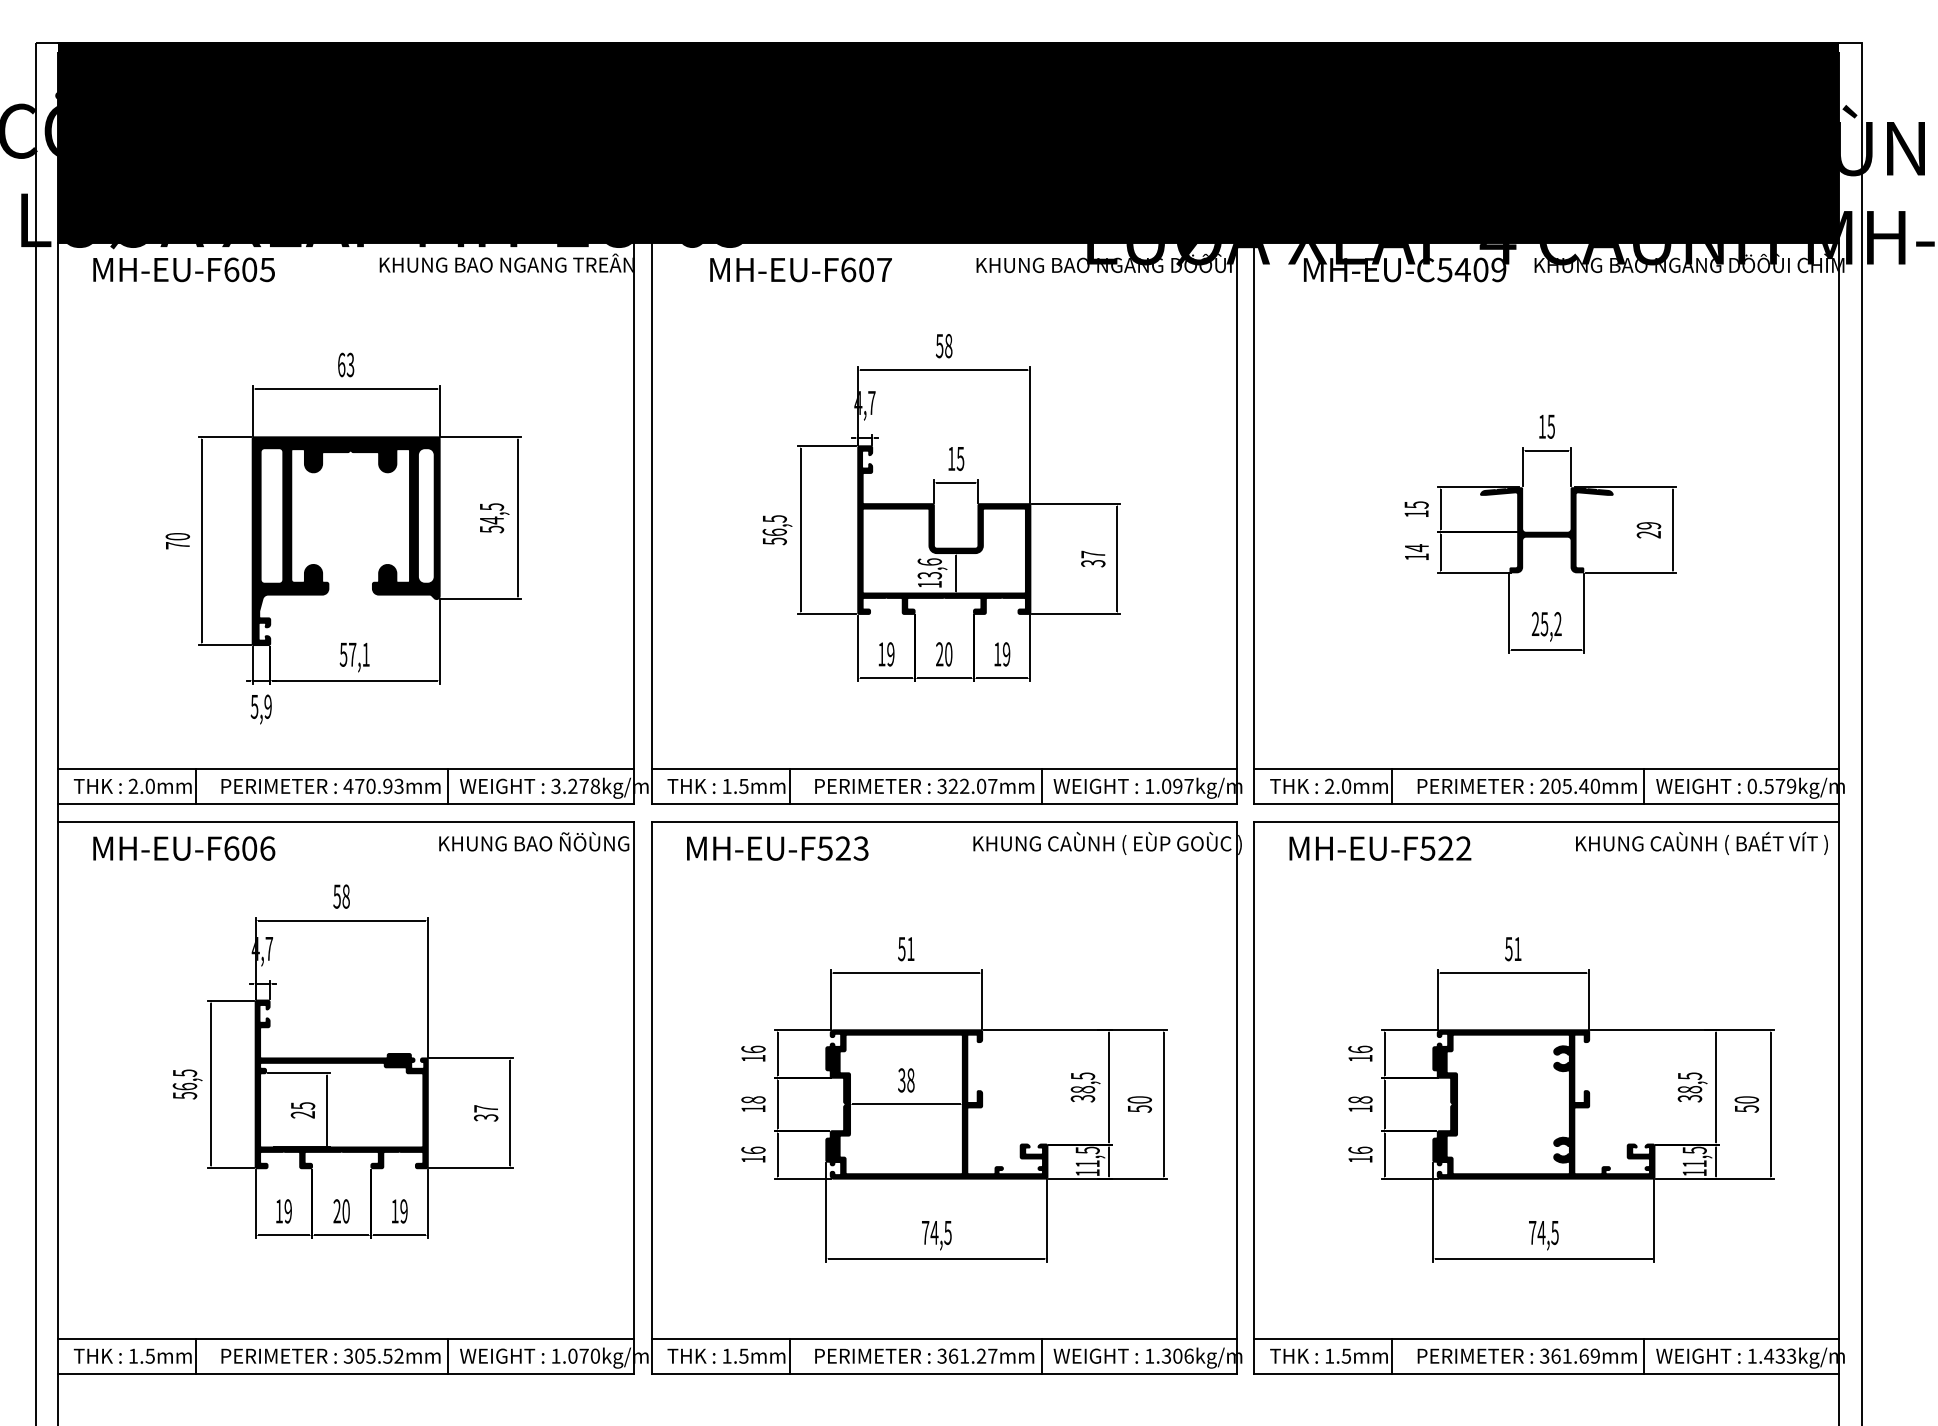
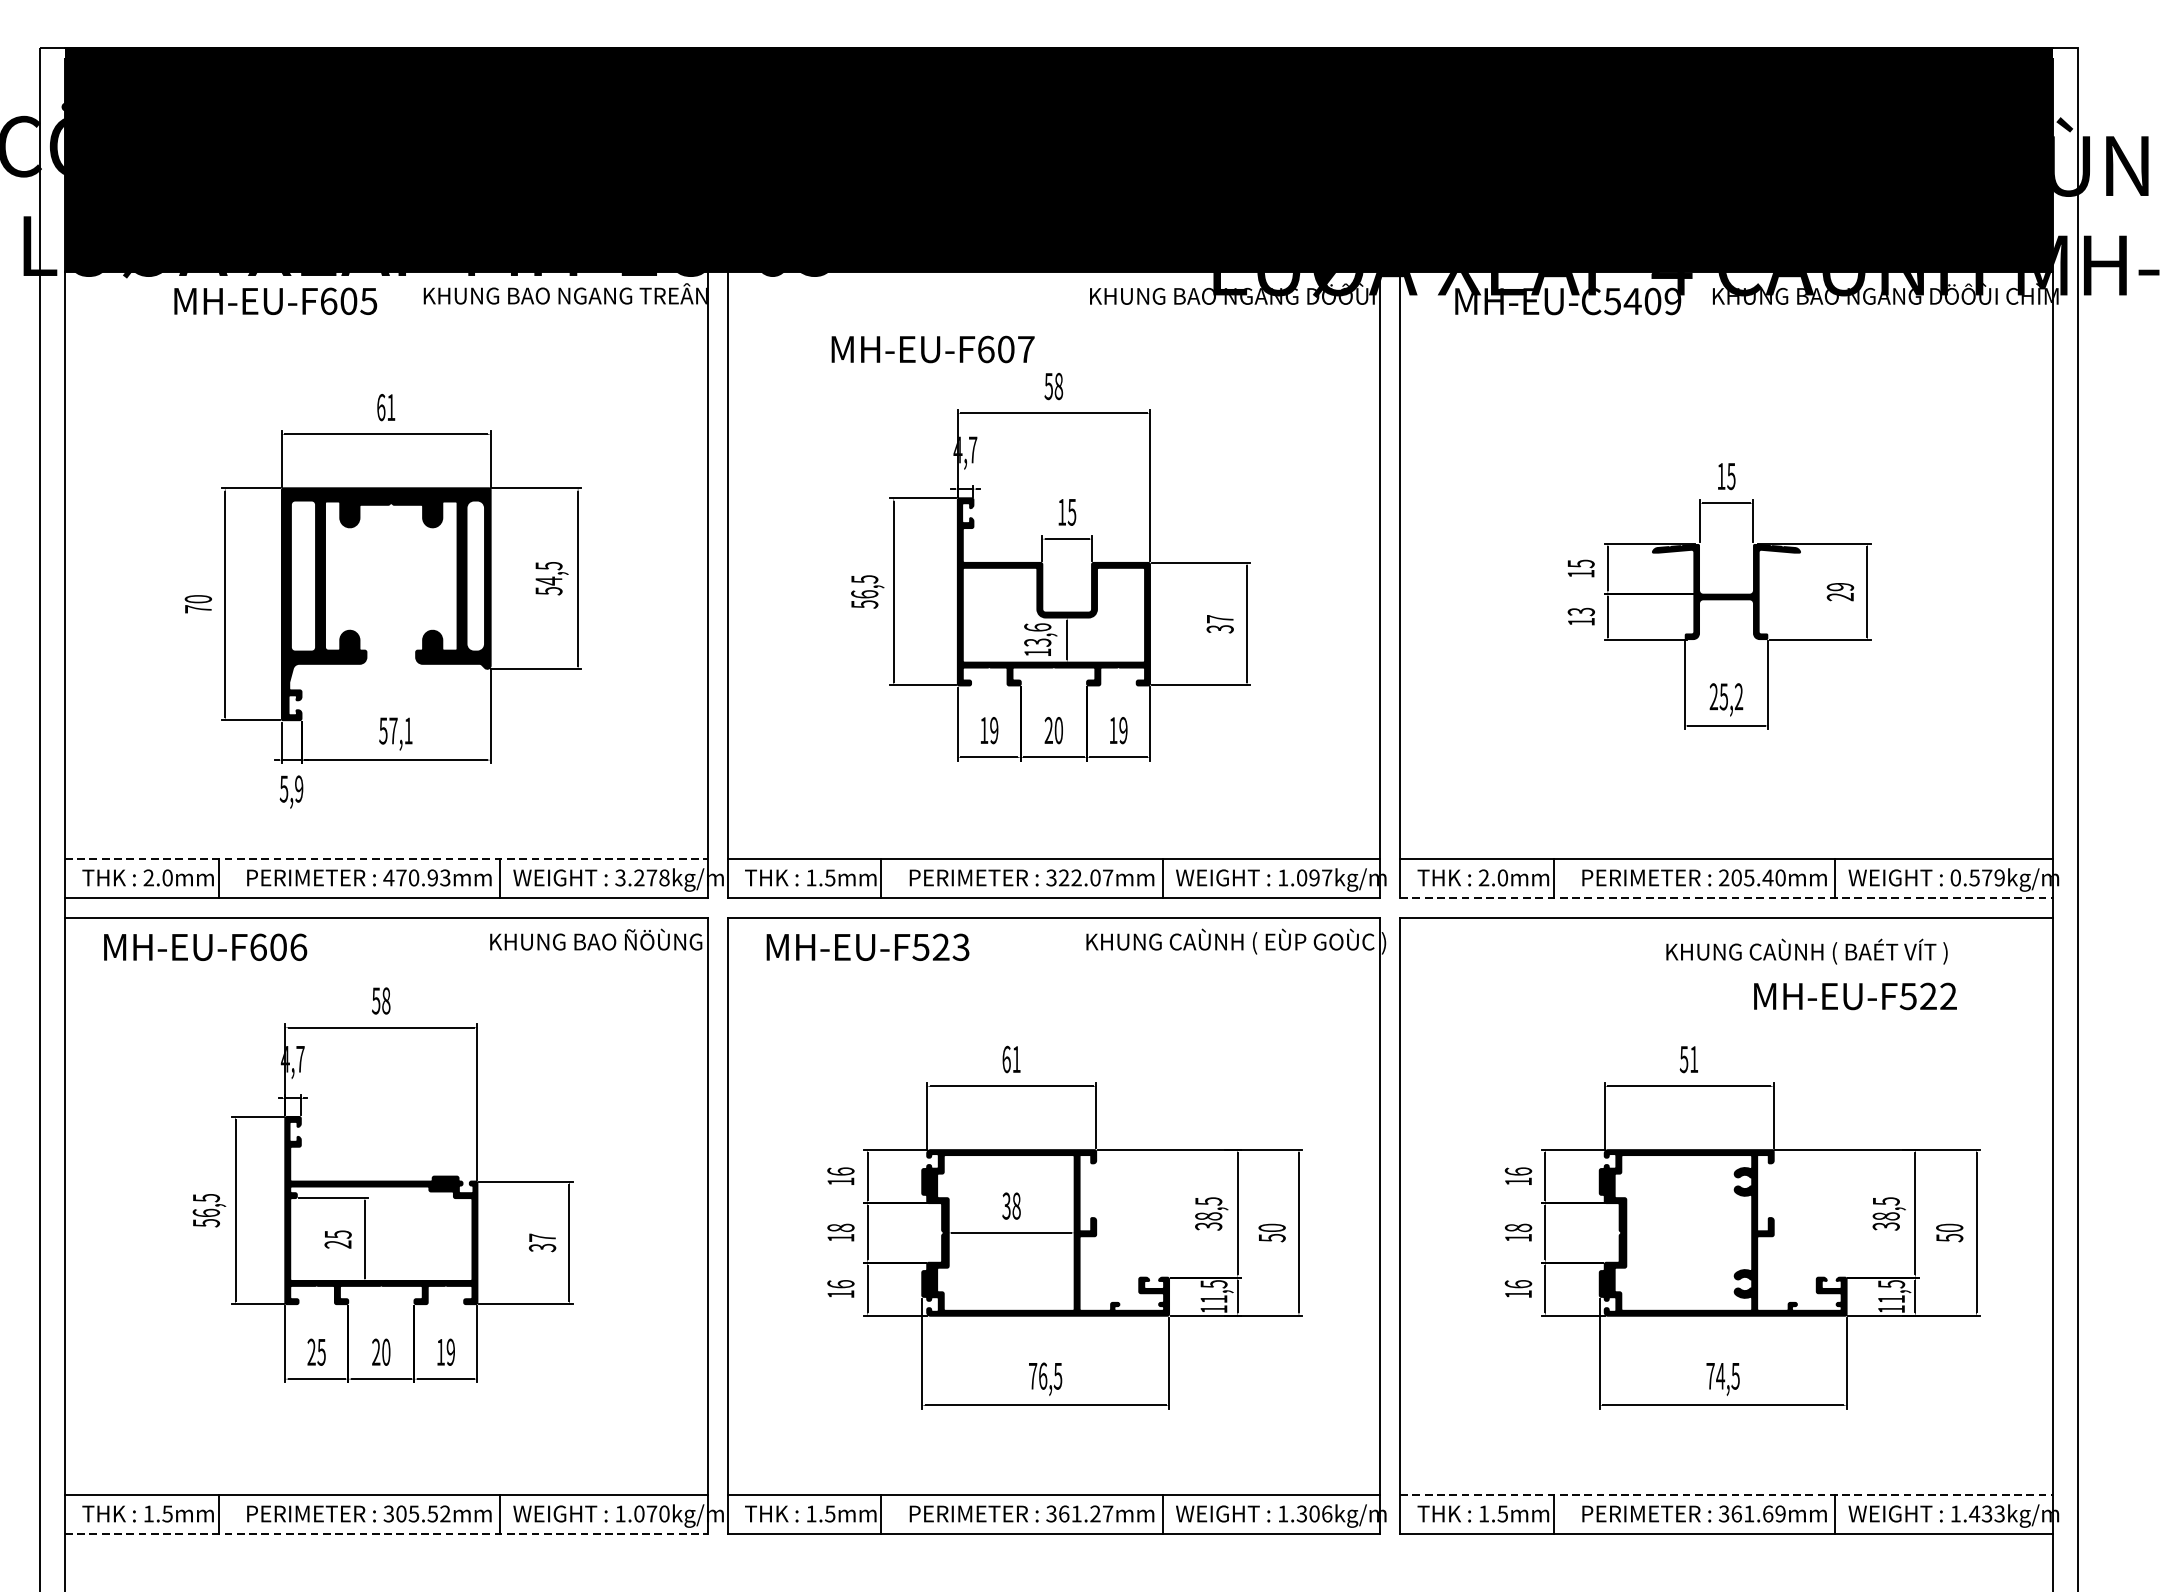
text: (183, 269) -> (275, 300), moved
text: (800, 269) -> (932, 348), moved
text: (350, 364) -> (391, 407), 63 -> 61
text: (1416, 548) -> (1580, 612), 14 -> 13
line: (346, 769) -> (386, 859), solid -> dashed
line: (1547, 804) -> (1727, 898), solid -> dashed
text: (1701, 843) -> (1806, 951), moved
text: (1380, 848) -> (1855, 996), moved
text: (901, 948) -> (1006, 1058), 51 -> 61
text: (283, 1211) -> (316, 1352), 19 -> 25
text: (934, 1232) -> (1042, 1375), 74,5 -> 76,5
line: (1547, 1339) -> (1727, 1495), solid -> dashed
line: (346, 1374) -> (386, 1534), solid -> dashed

